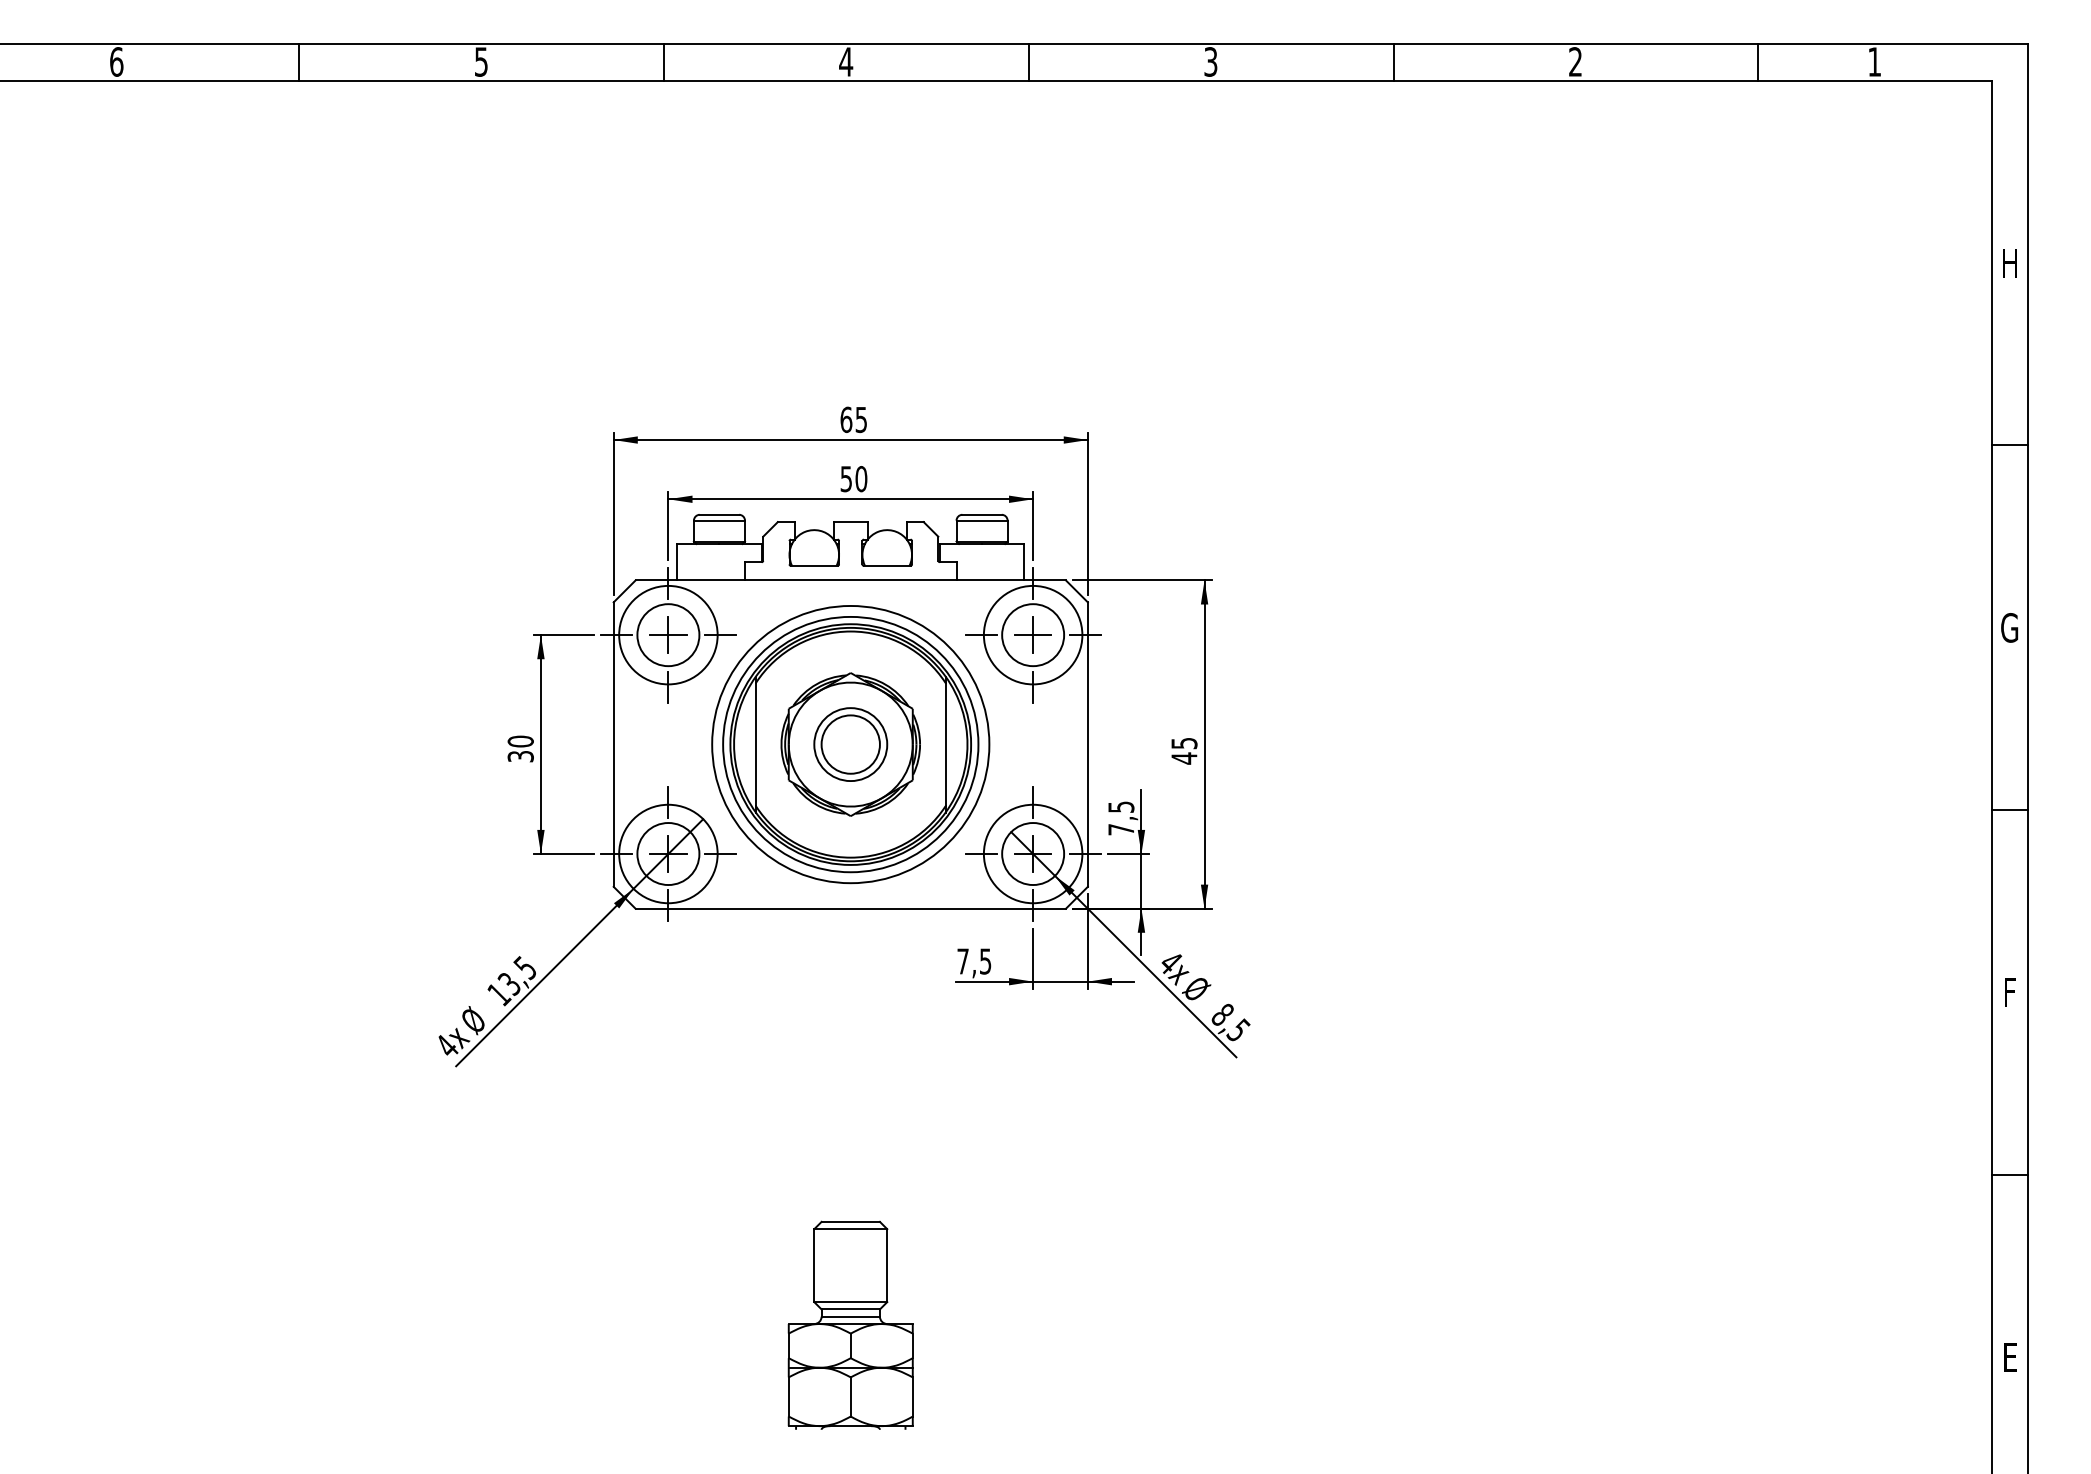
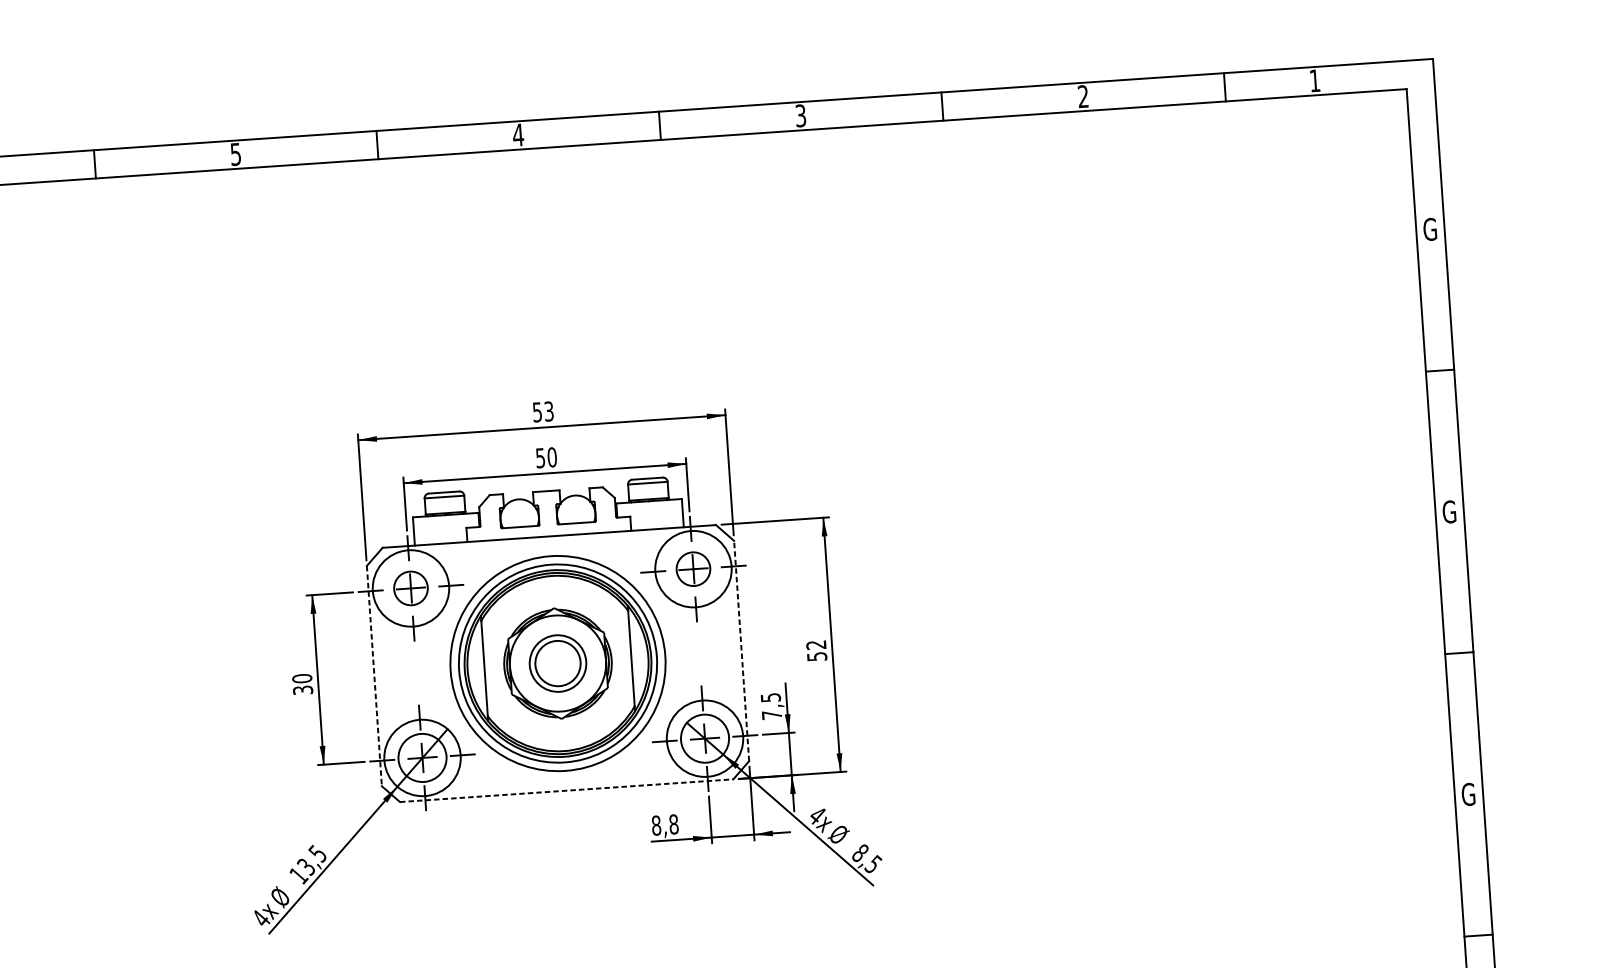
text: (2009, 263) -> (1430, 229), H -> G
text: (853, 419) -> (542, 411), 65 -> 53
circle: (668, 635) -> (411, 588), size x0.7
circle: (1033, 635) -> (693, 569), size x0.7
line: (1087, 744) -> (741, 651), solid -> dashed
line: (613, 745) -> (374, 676), solid -> dashed
text: (1184, 751) -> (816, 651), 45 -> 52
line: (851, 908) -> (567, 790), solid -> dashed
text: (974, 961) -> (665, 825), 7,5 -> 8,8
text: (2008, 992) -> (1467, 794), F -> G

